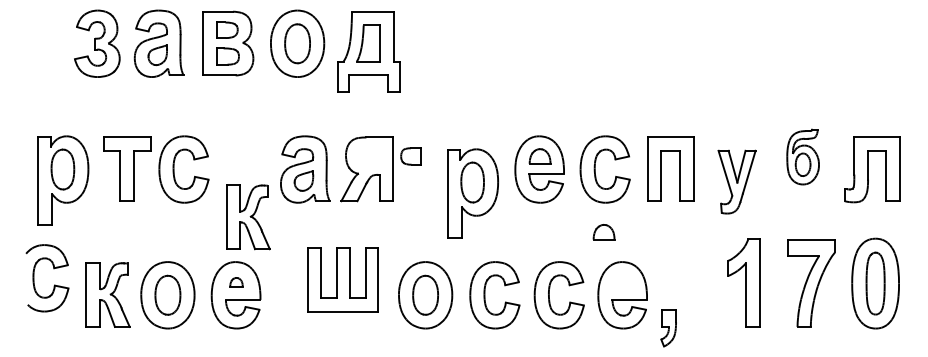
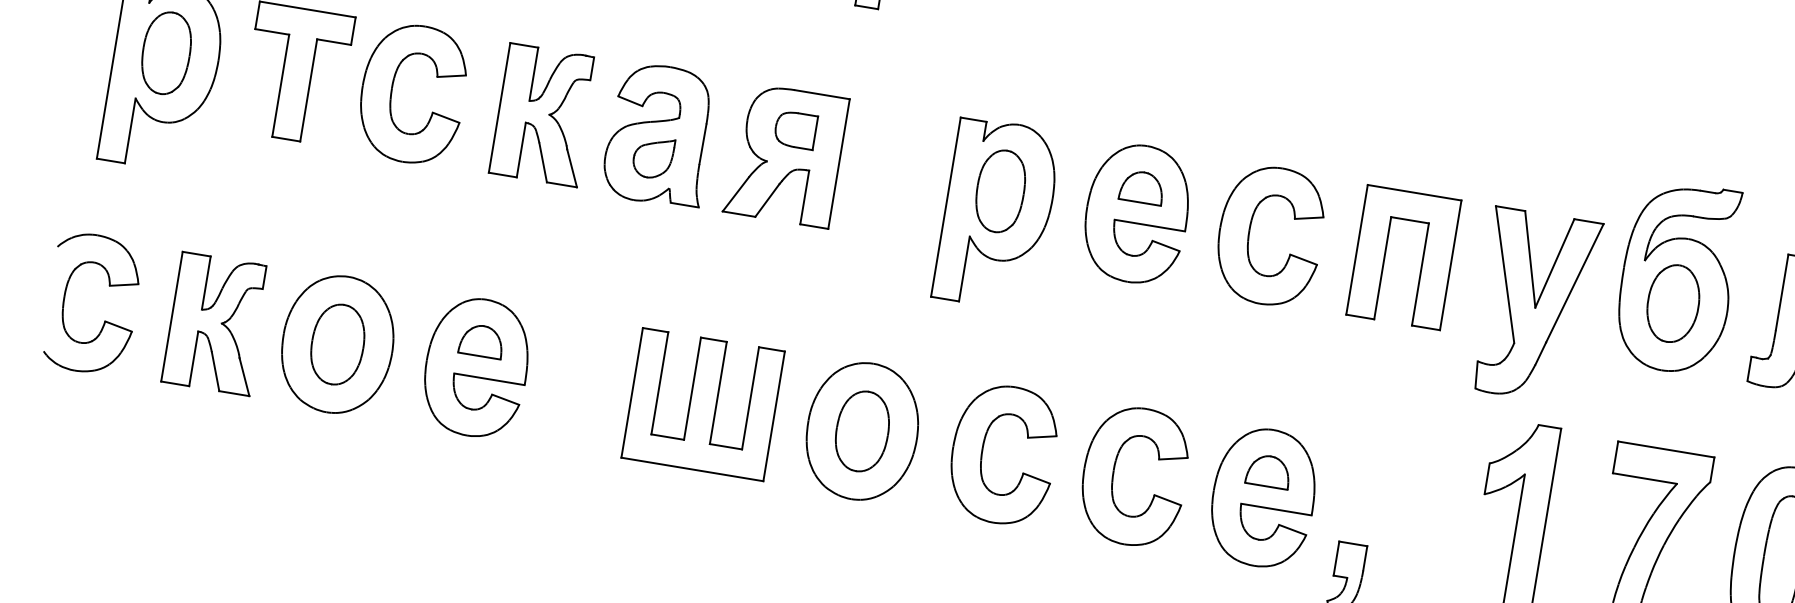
part: (410, 156) -> (794, 129), moved
part: (802, 156) -> (1676, 275), size x1.67
part: (736, 181) -> (1533, 304), size x1.43
part: (472, 193) -> (996, 213), moved
part: (248, 217) -> (544, 115), moved
part: (603, 232) -> (1267, 471), moved
part: (342, 279) -> (701, 403), moved
part: (236, 282) -> (481, 341), size x1.67
part: (54, 284) -> (104, 318), moved

